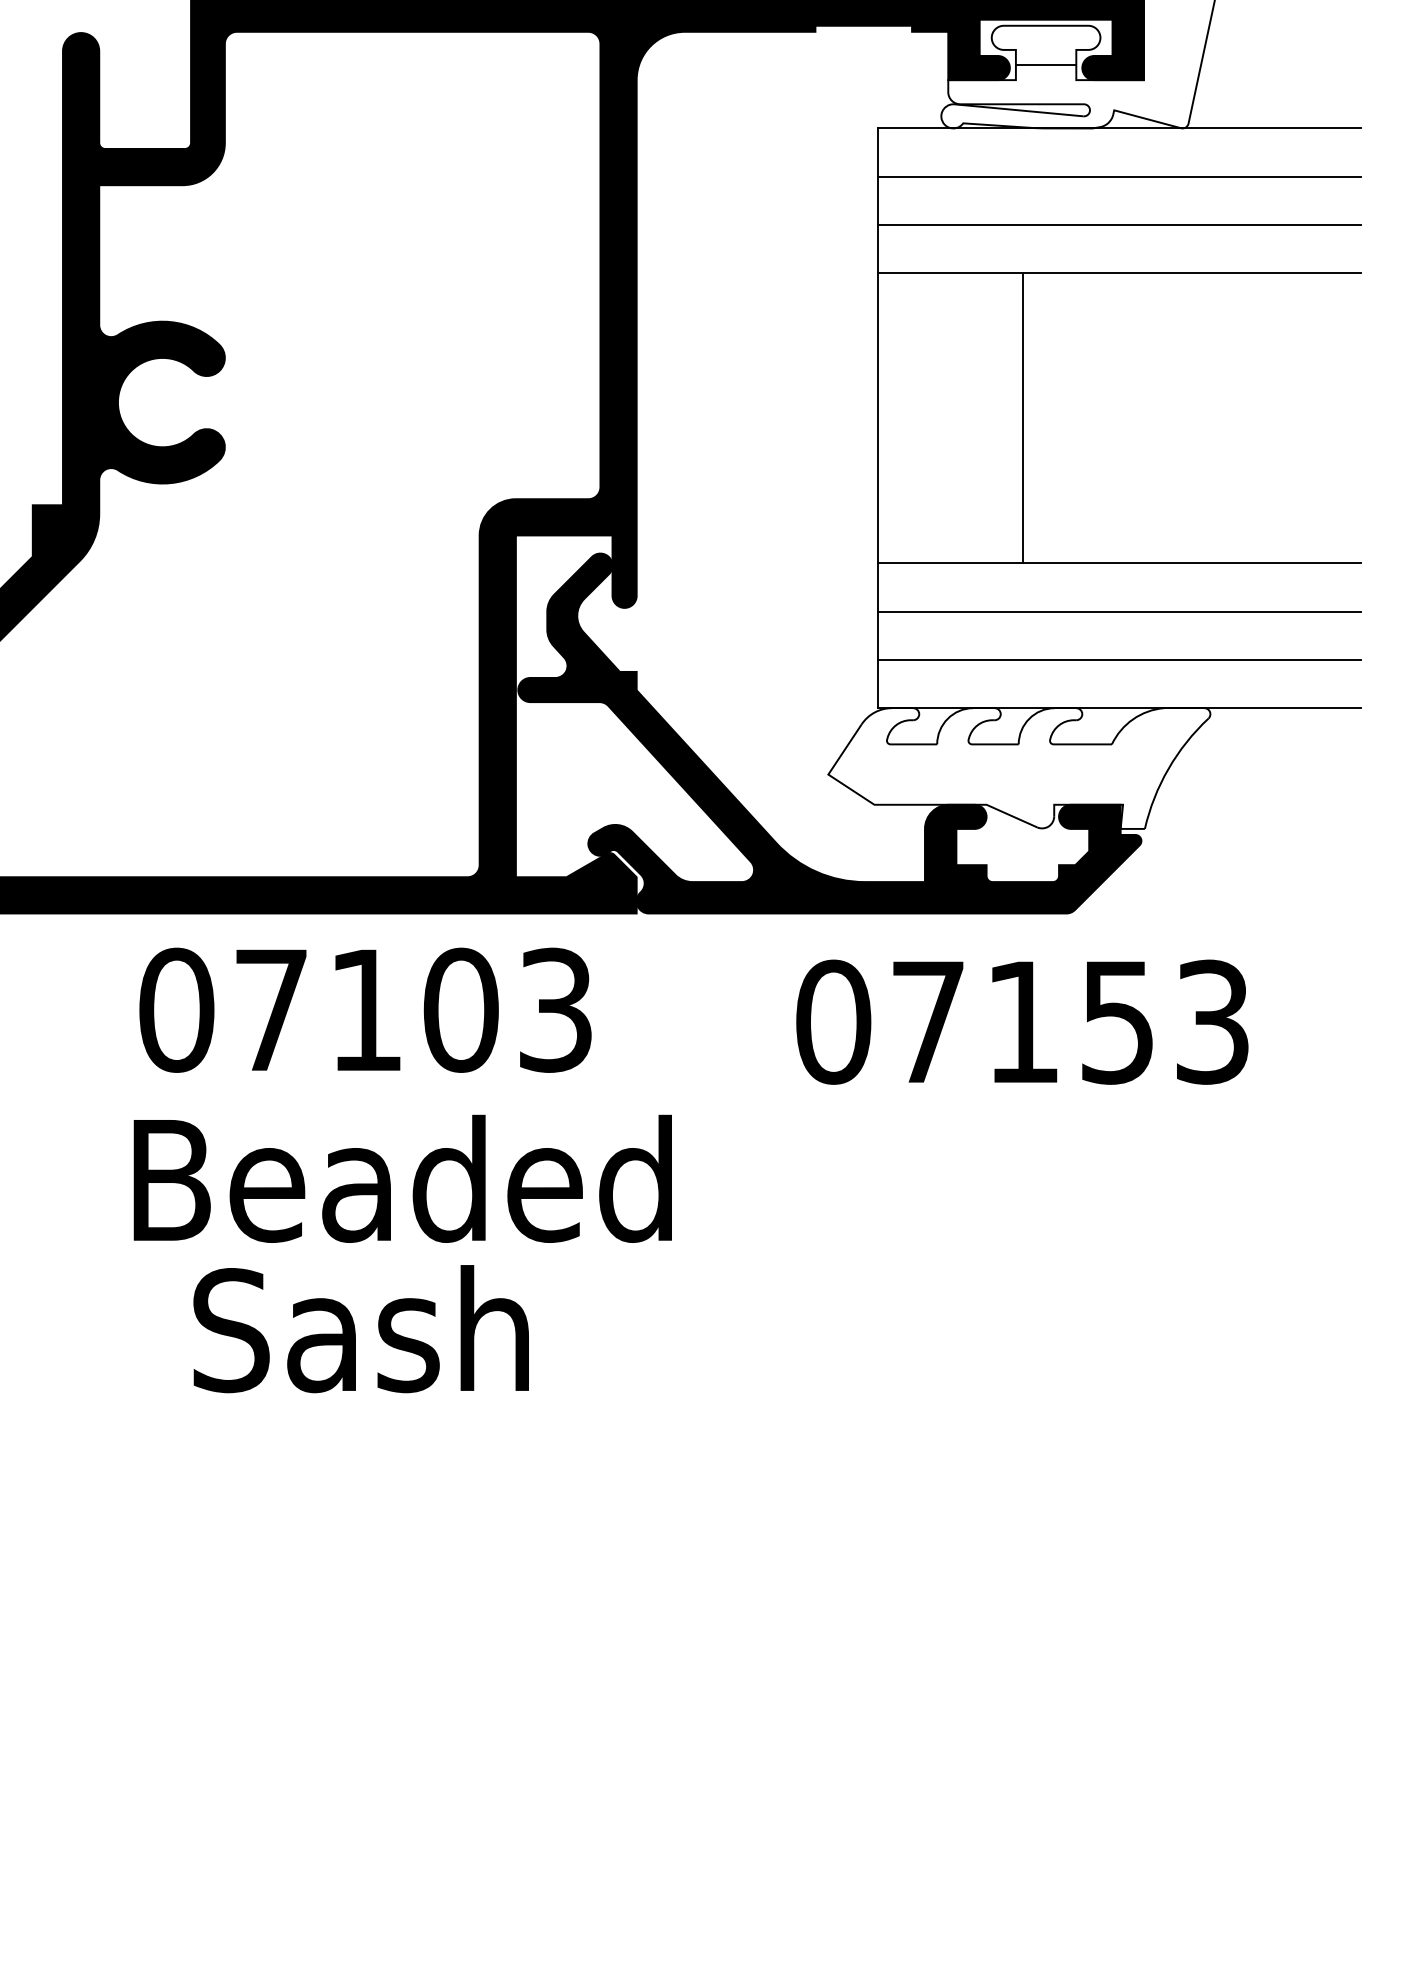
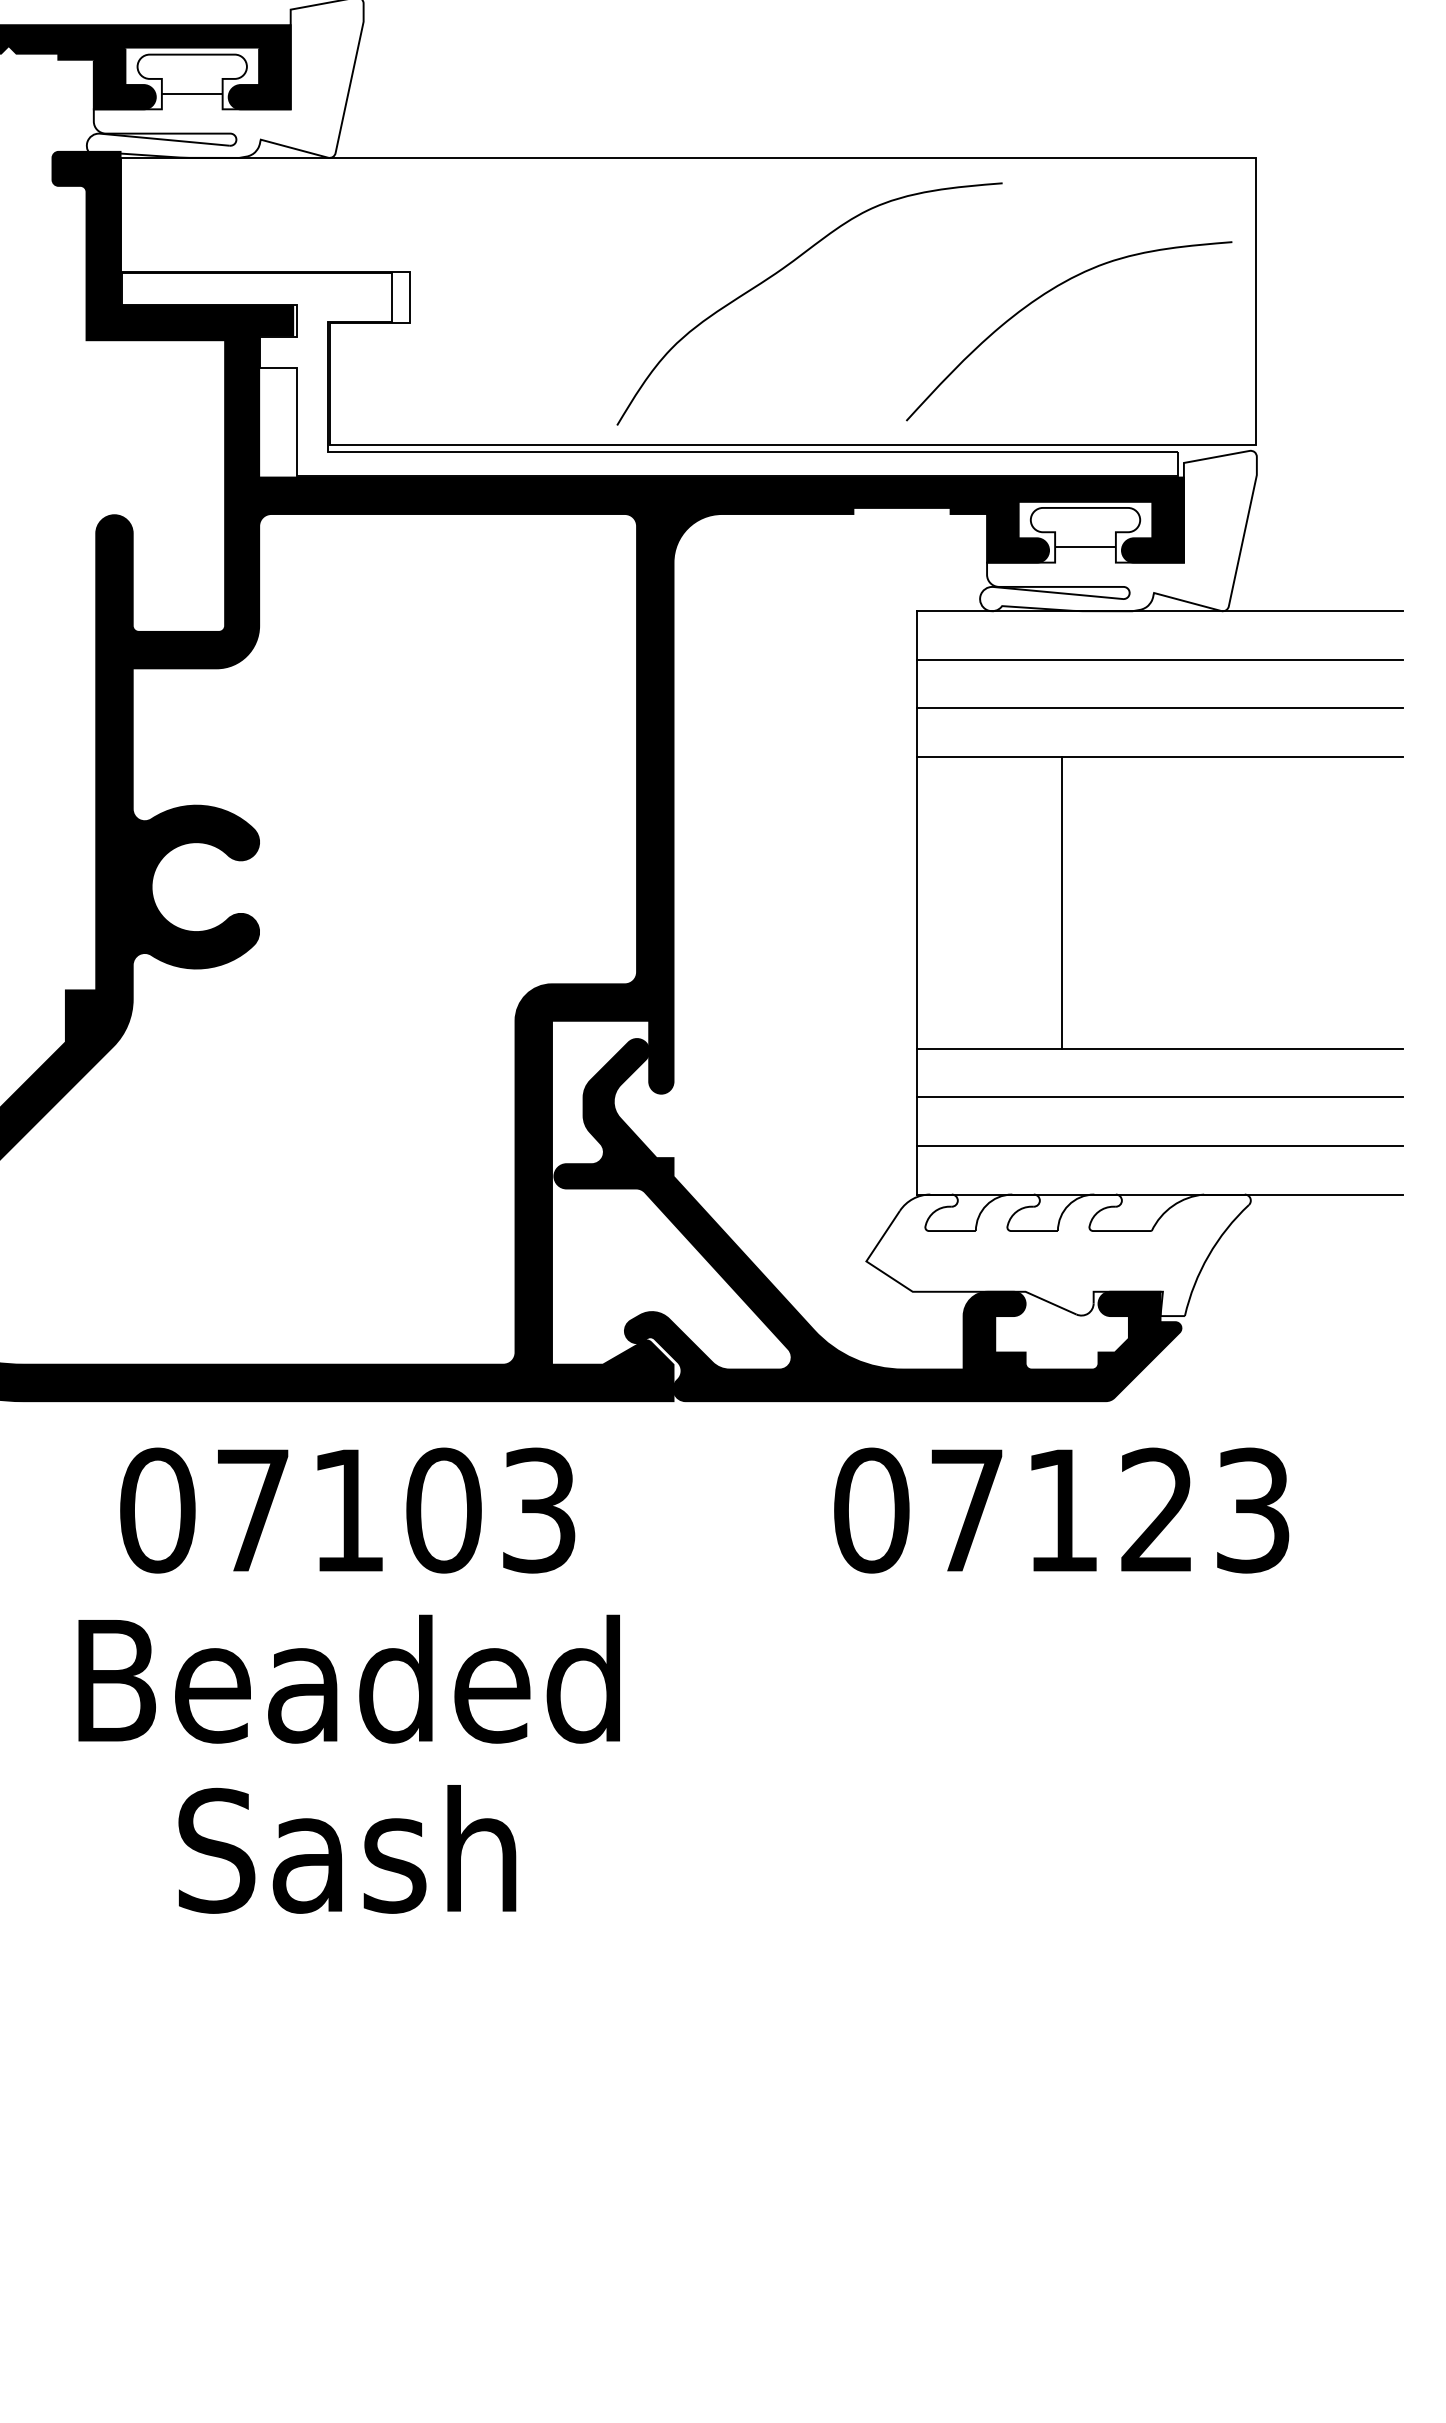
text: (365, 1010) -> (347, 1510), moved
text: (1116, 1022) -> (1156, 1510), 07153 -> 07123
text: (402, 1178) -> (348, 1678), moved
text: (361, 1329) -> (347, 1849), moved

